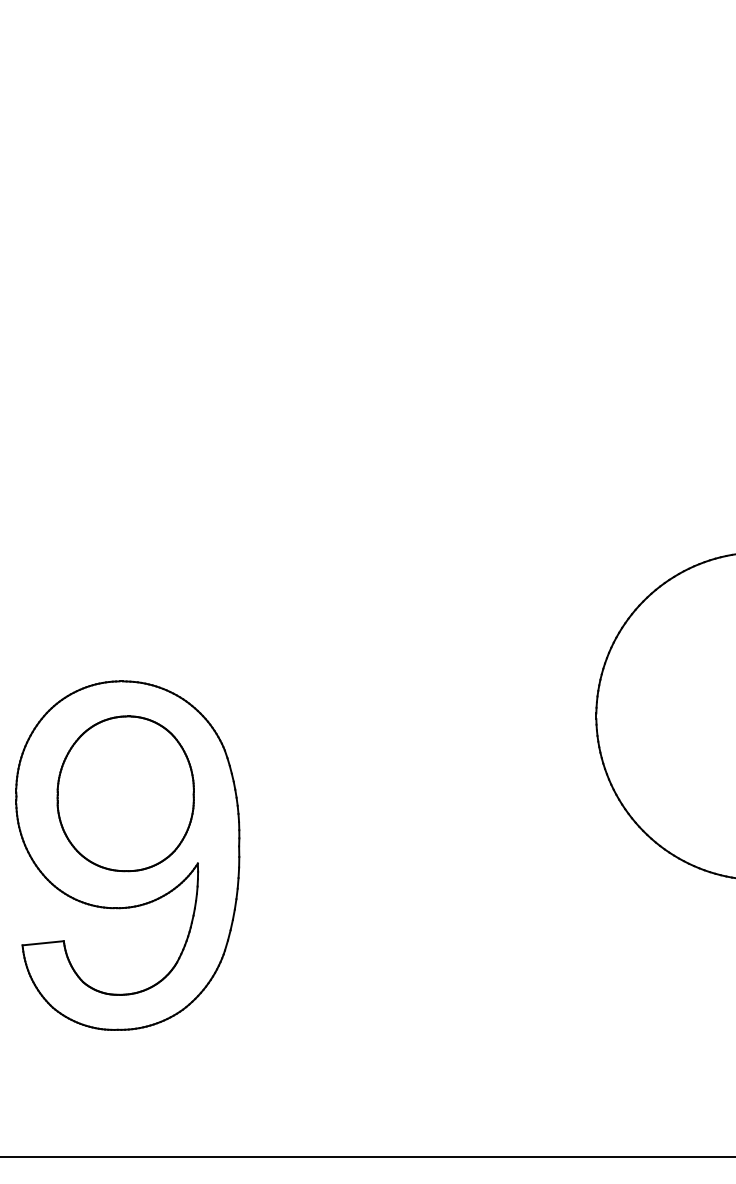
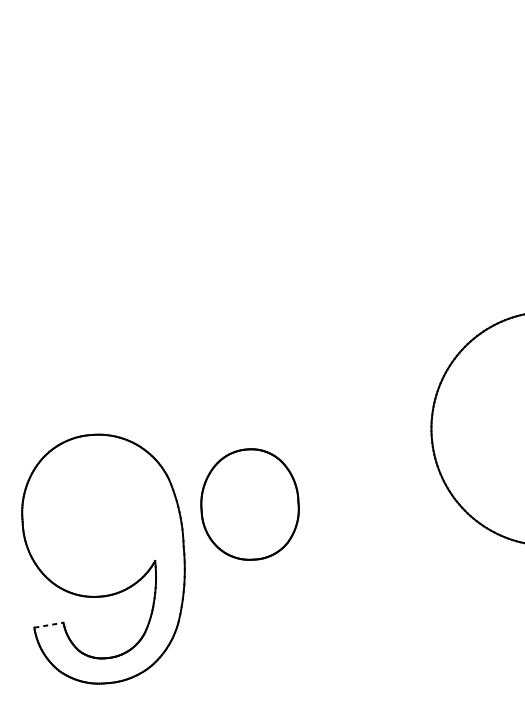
part: (125, 793) -> (249, 504), moved
line: (43, 943) -> (49, 625), solid -> dashed

